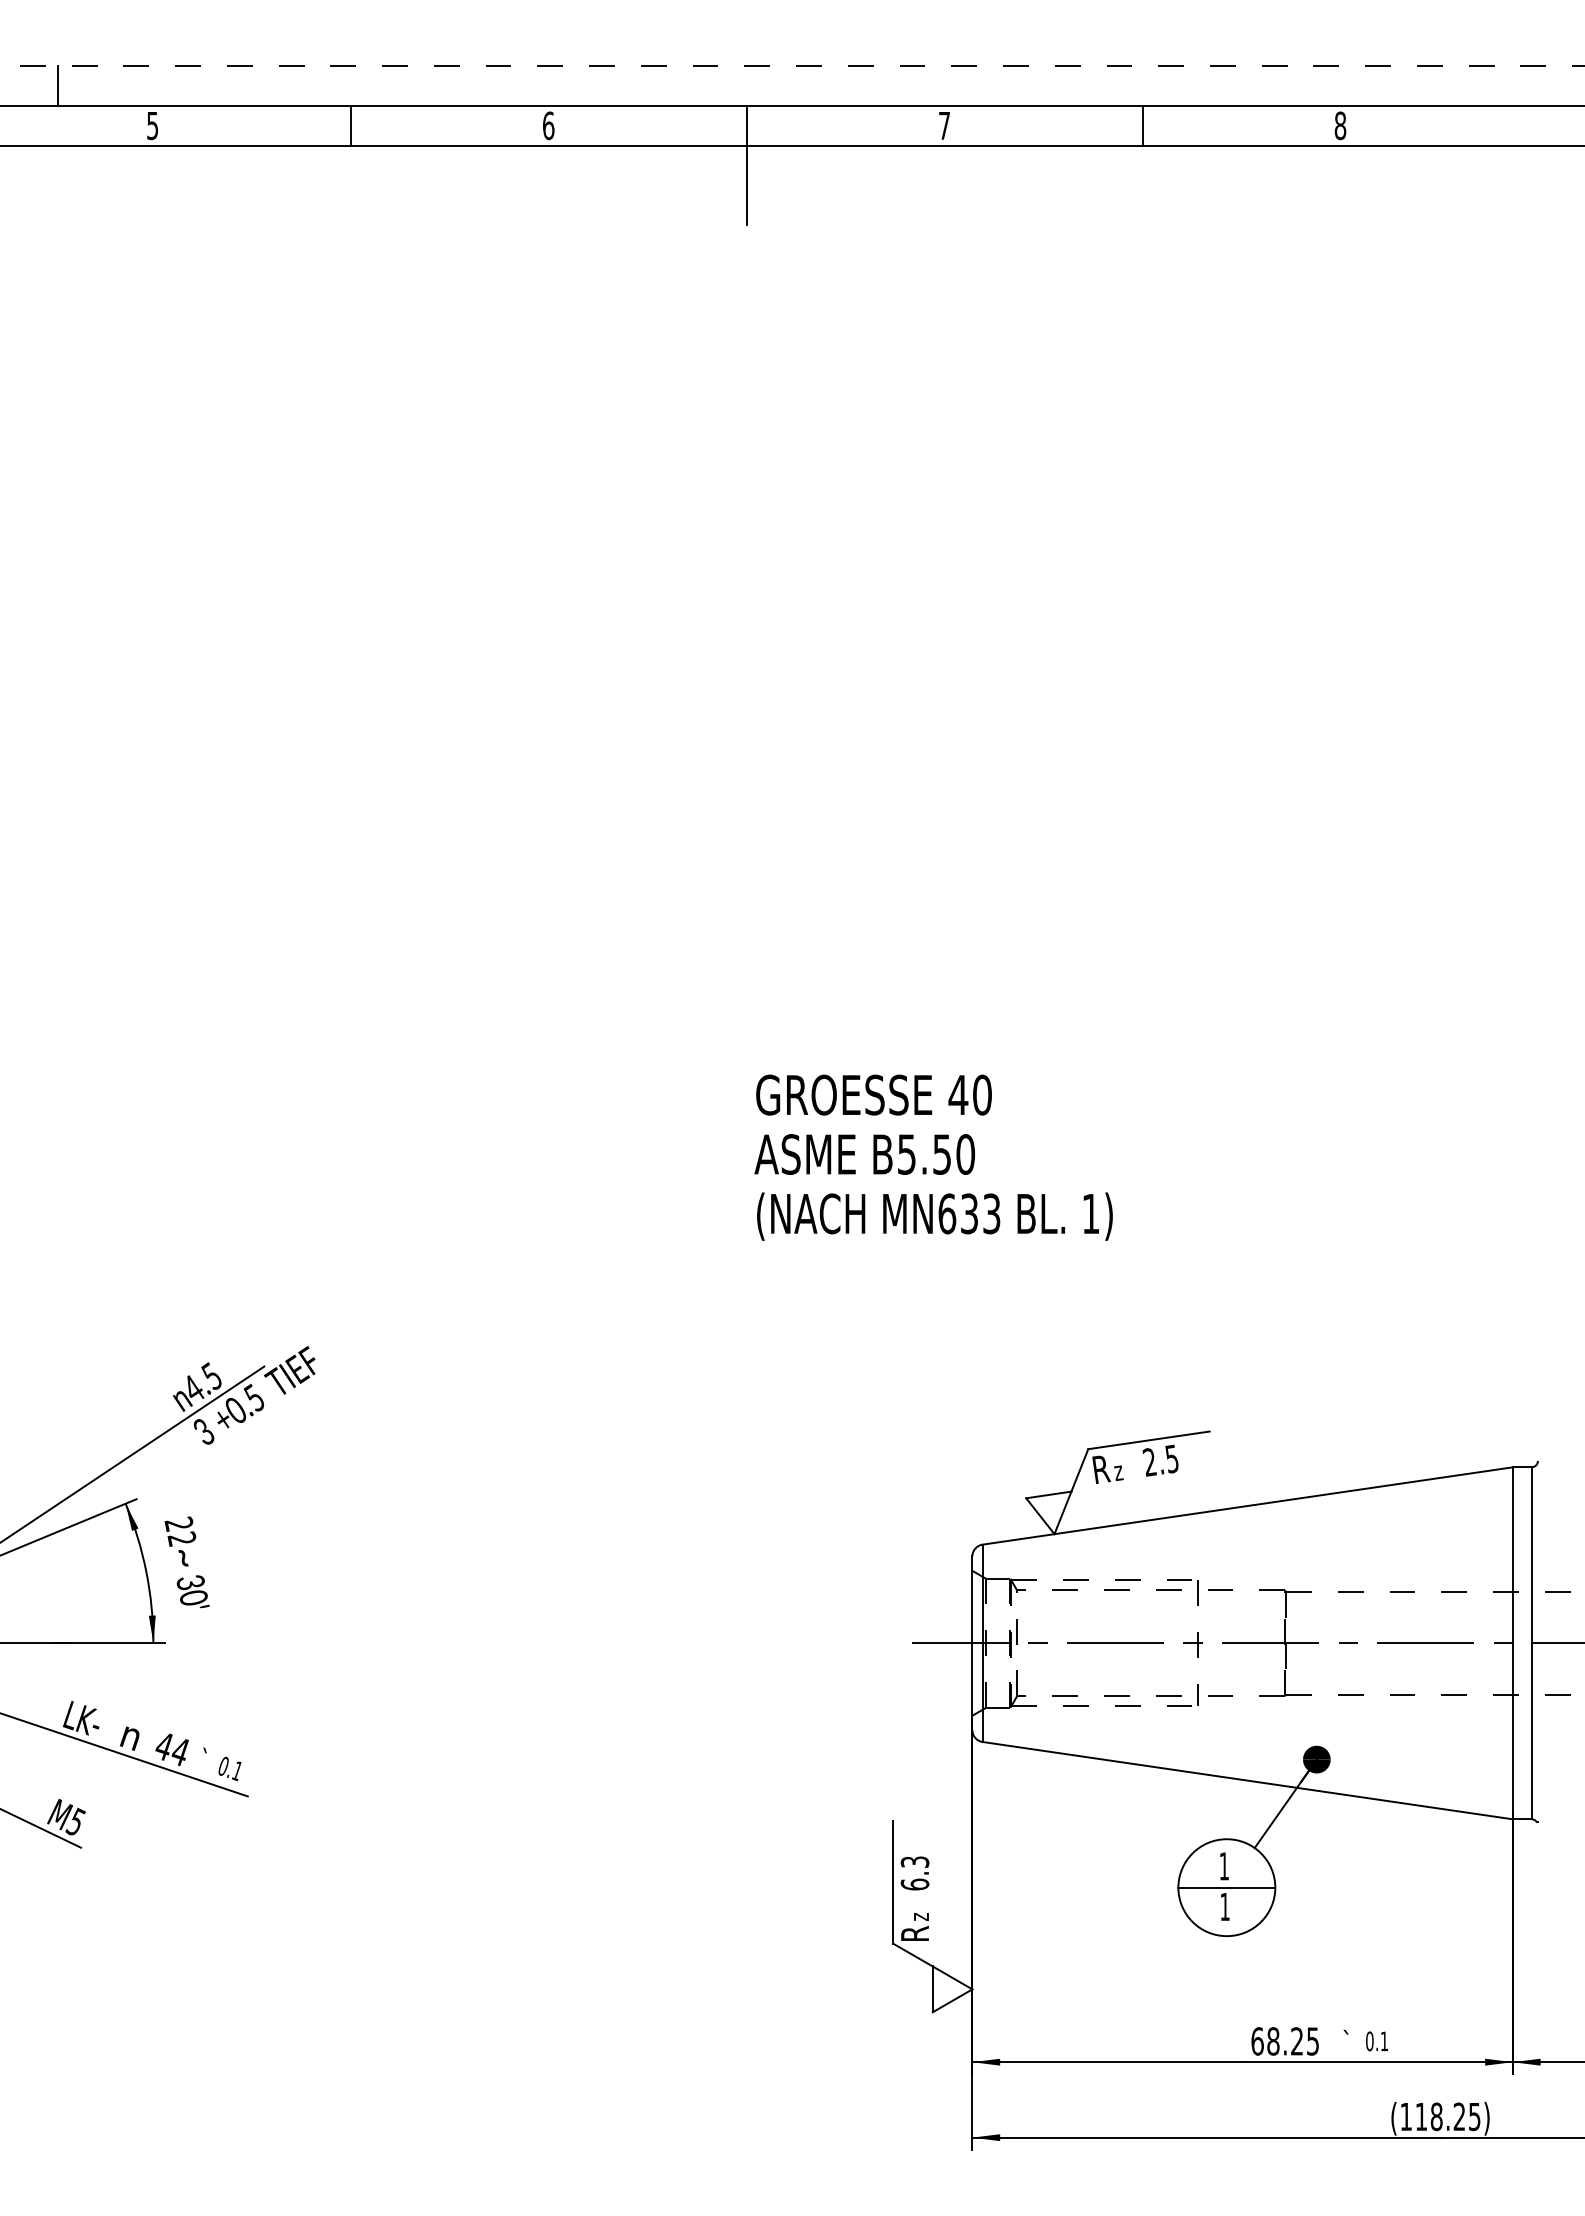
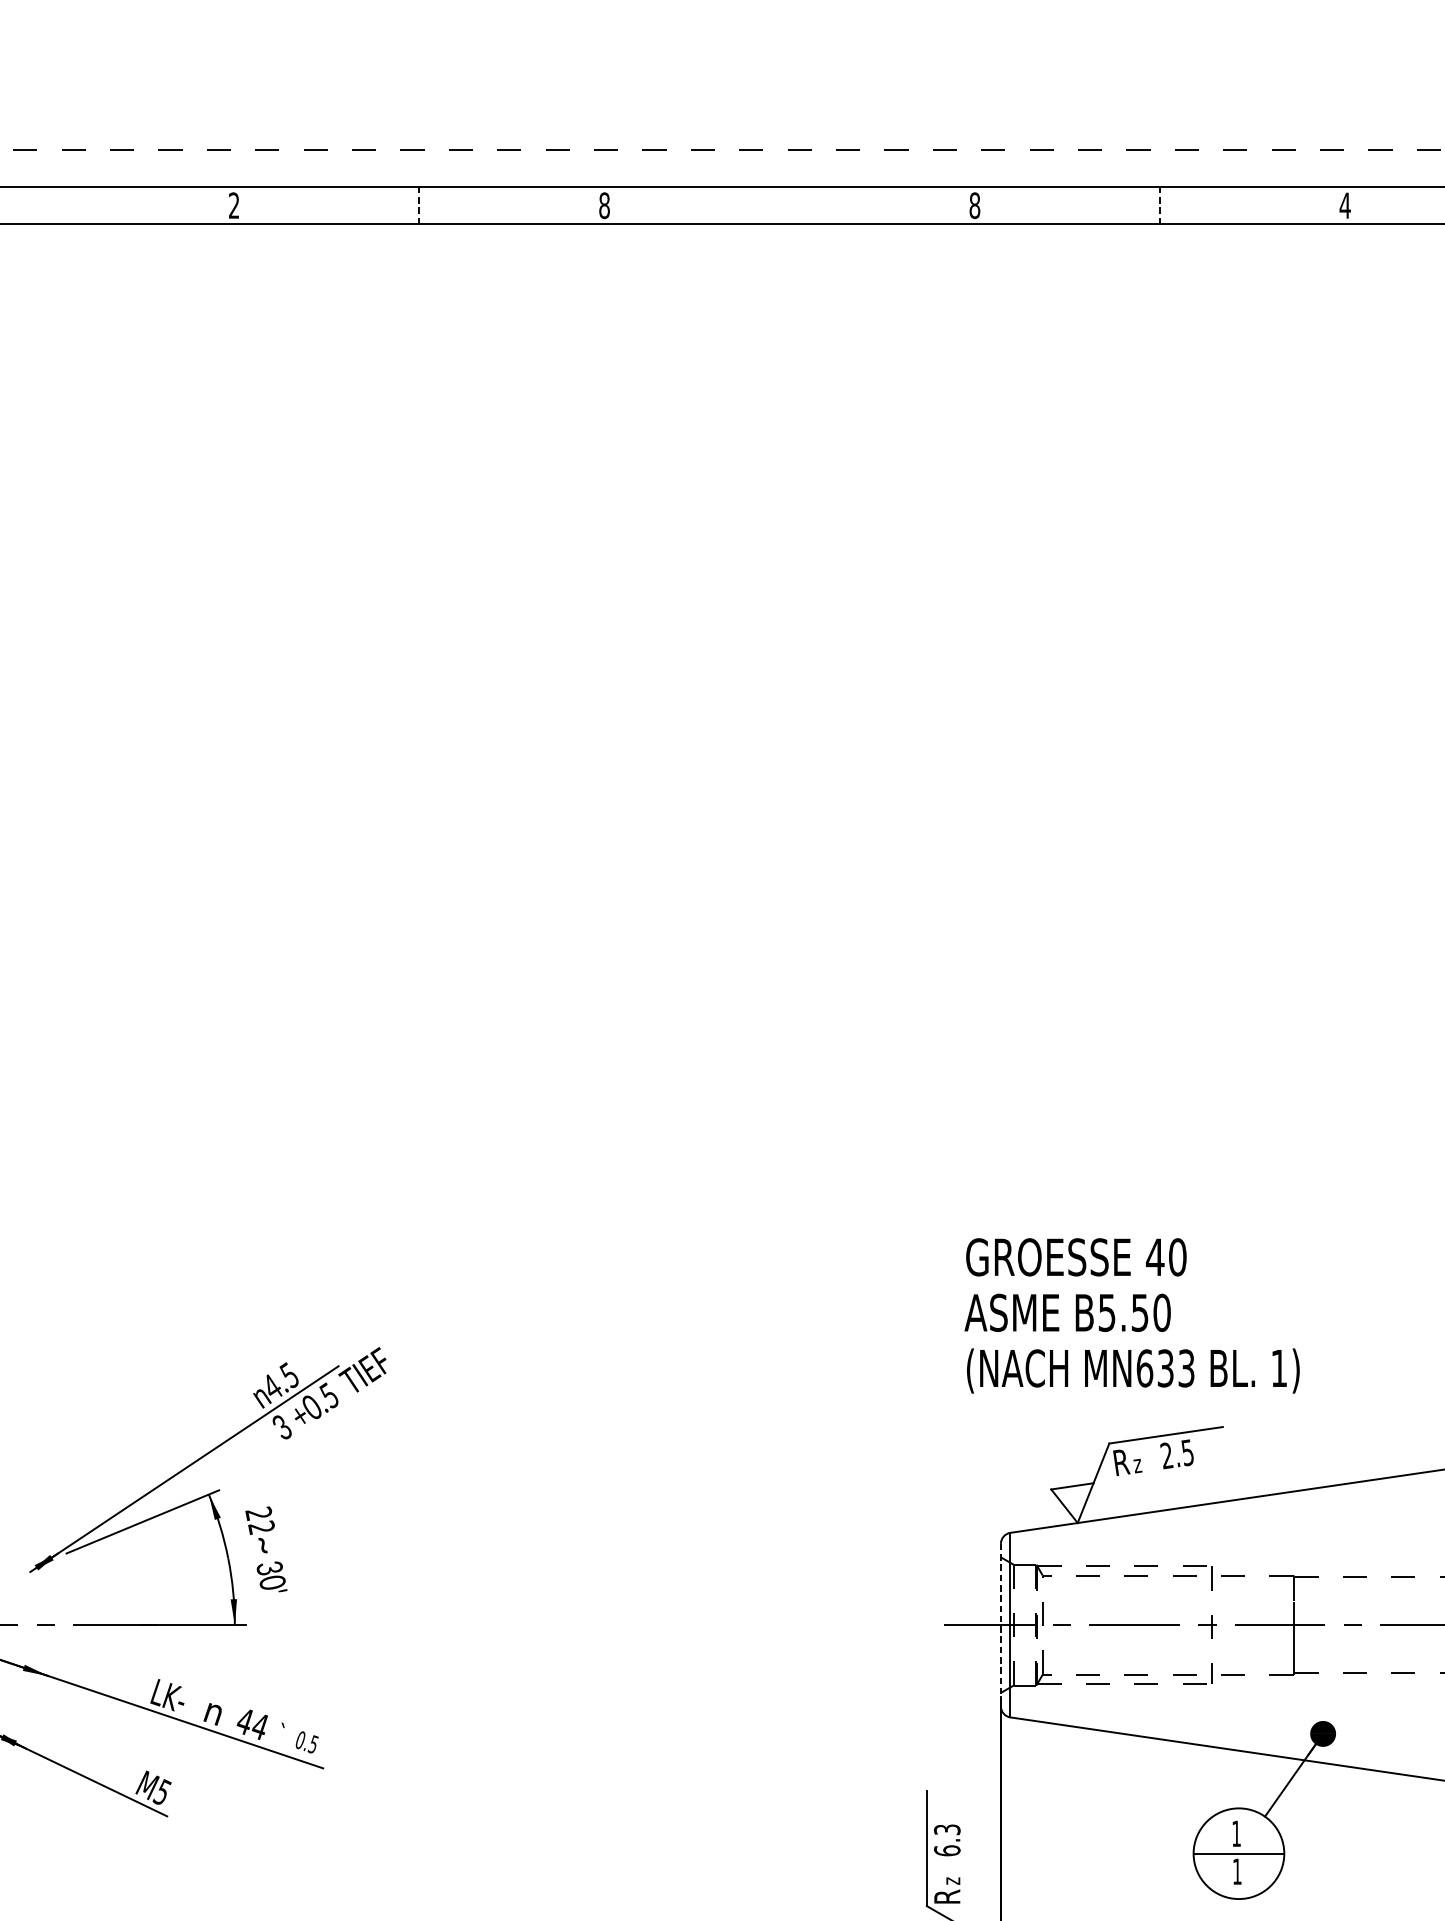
line: (57, 86) -> (145, 168), removed
text: (152, 125) -> (234, 205), 5 -> 2
line: (350, 125) -> (419, 205), solid -> dashed
text: (548, 125) -> (604, 205), 6 -> 8
text: (944, 125) -> (974, 205), 7 -> 8
line: (1142, 125) -> (1160, 205), solid -> dashed
text: (1340, 125) -> (1345, 205), 8 -> 4
line: (746, 165) -> (789, 242), removed
text: (933, 1157) -> (1131, 1315), moved
line: (972, 1643) -> (1001, 1625), solid -> dashed
text: (236, 1771) -> (312, 1745), 0.1 -> 0.5

